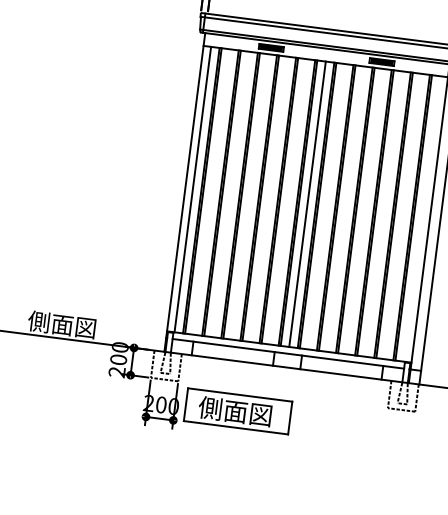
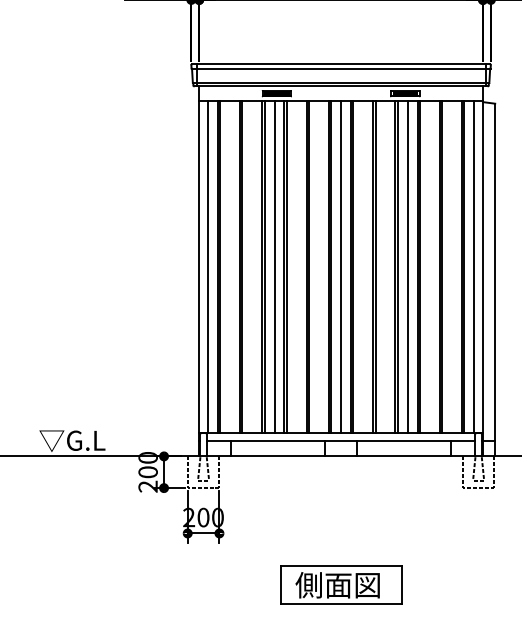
line: (250, 196) -> (274, 266), added
line: (364, 211) -> (407, 266), added
line: (422, 218) -> (474, 266), added
text: (62, 324) -> (78, 440), 側面図 -> ▽G.L
part: (238, 411) -> (341, 584), moved

